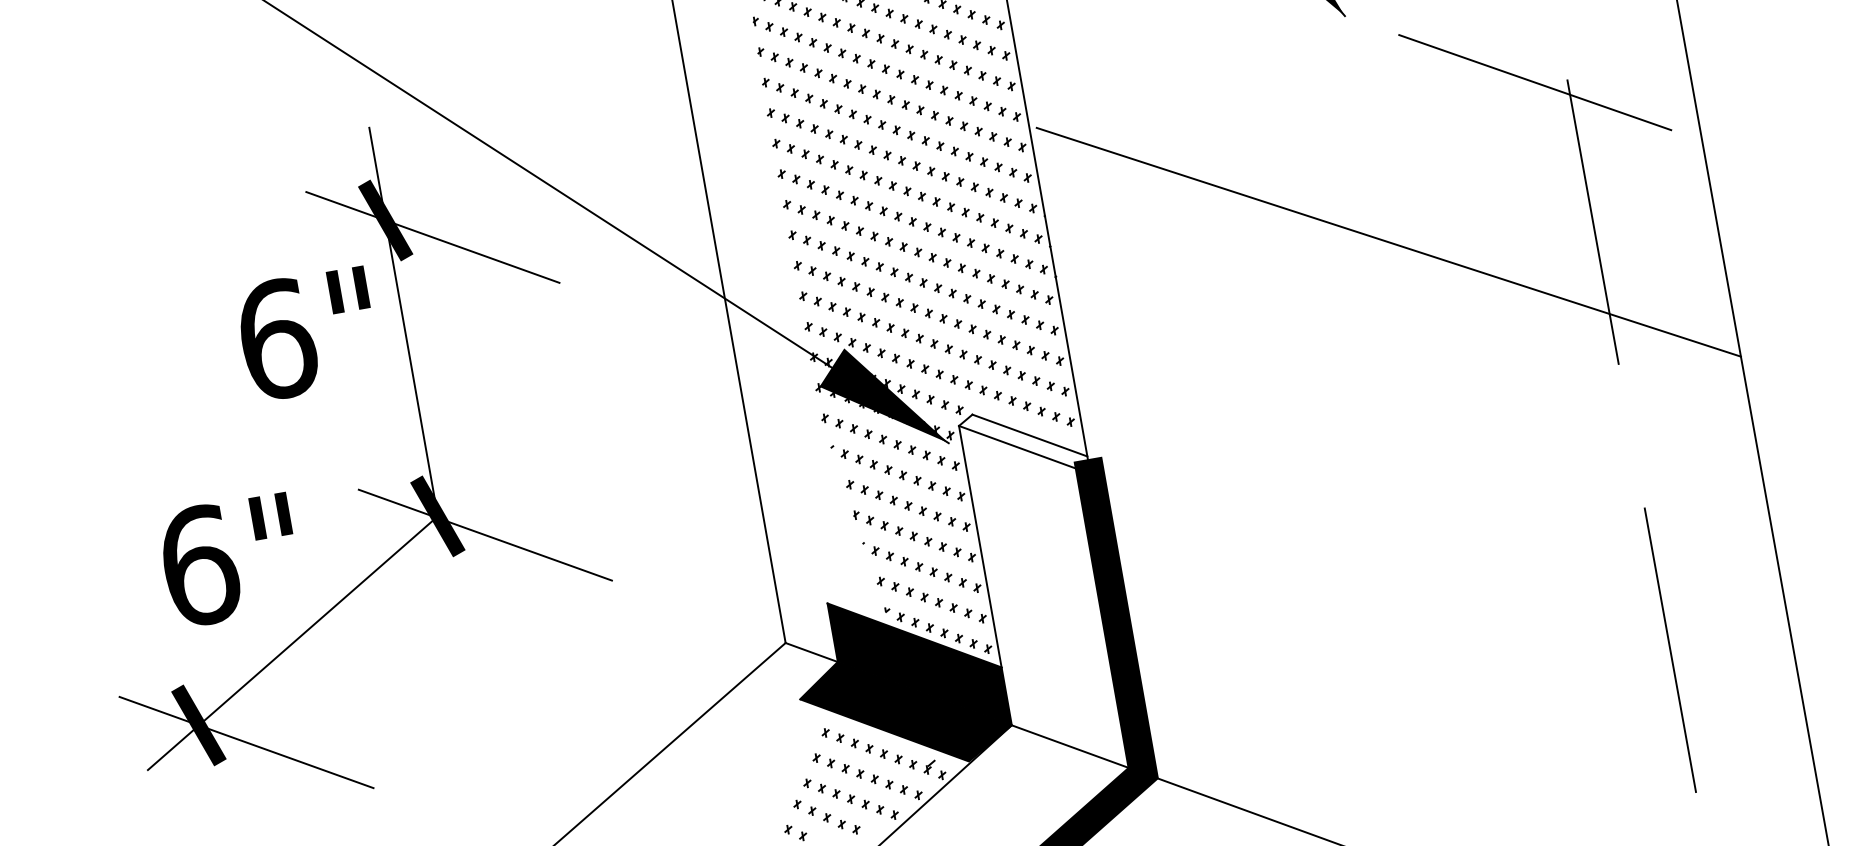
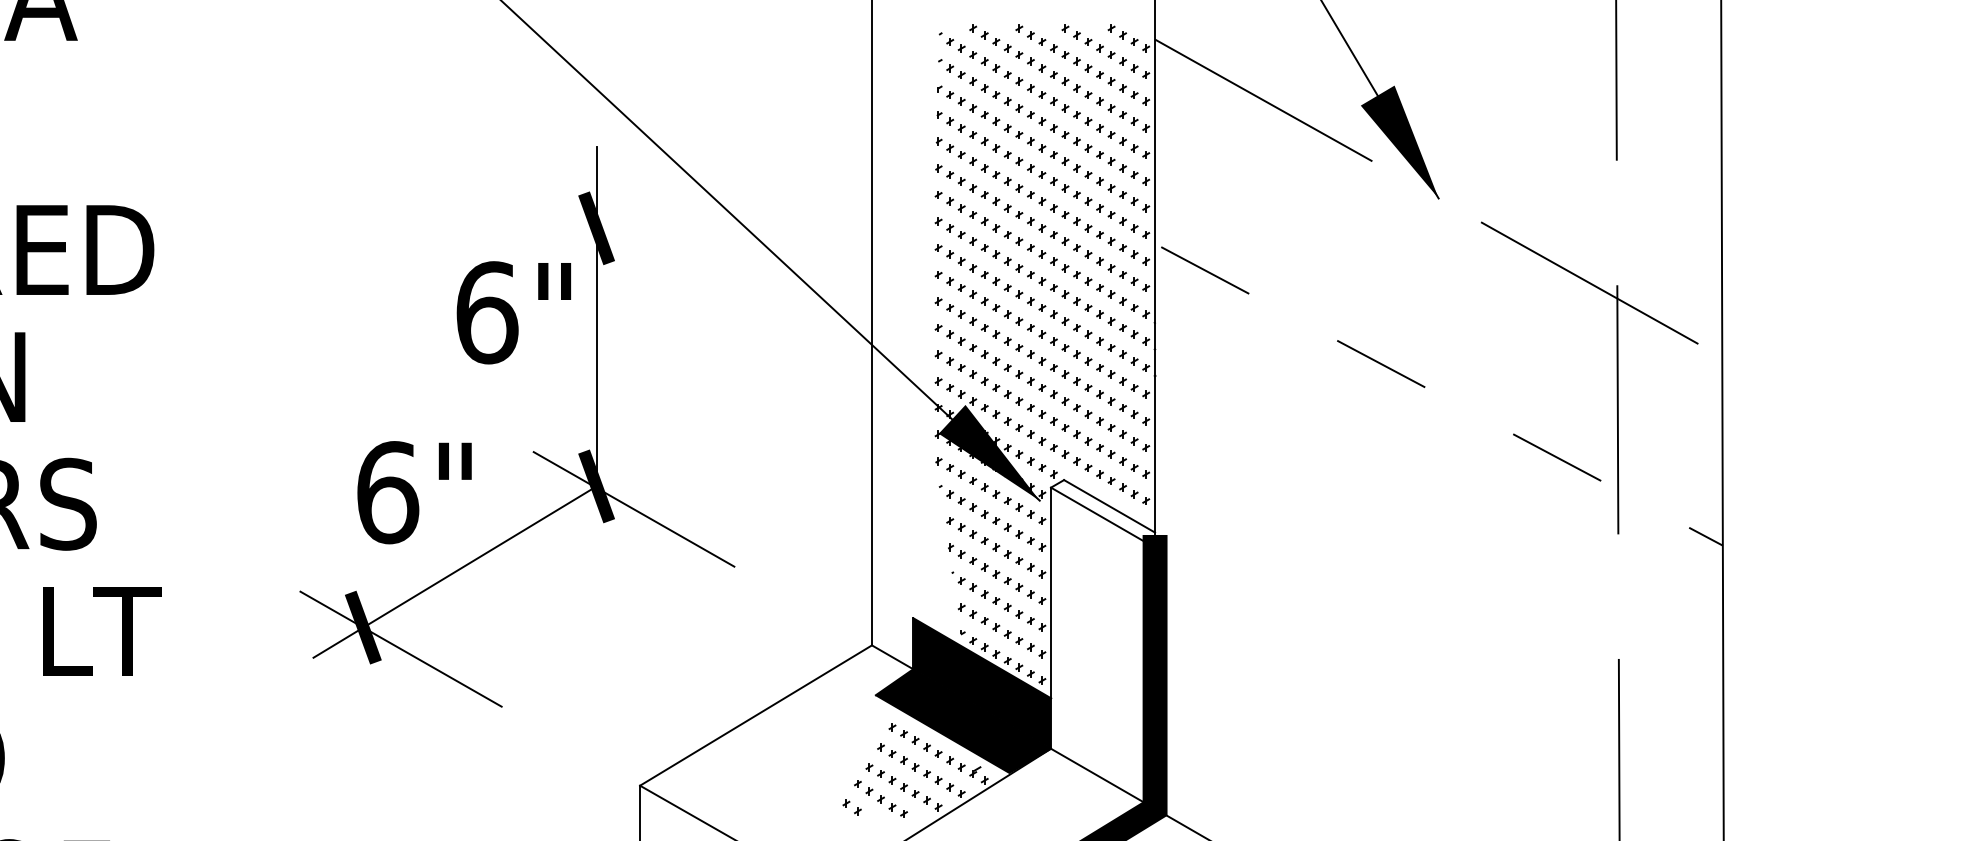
line: (432, 237) -> (633, 249), removed
line: (1389, 242) -> (1442, 396), solid -> dashed

